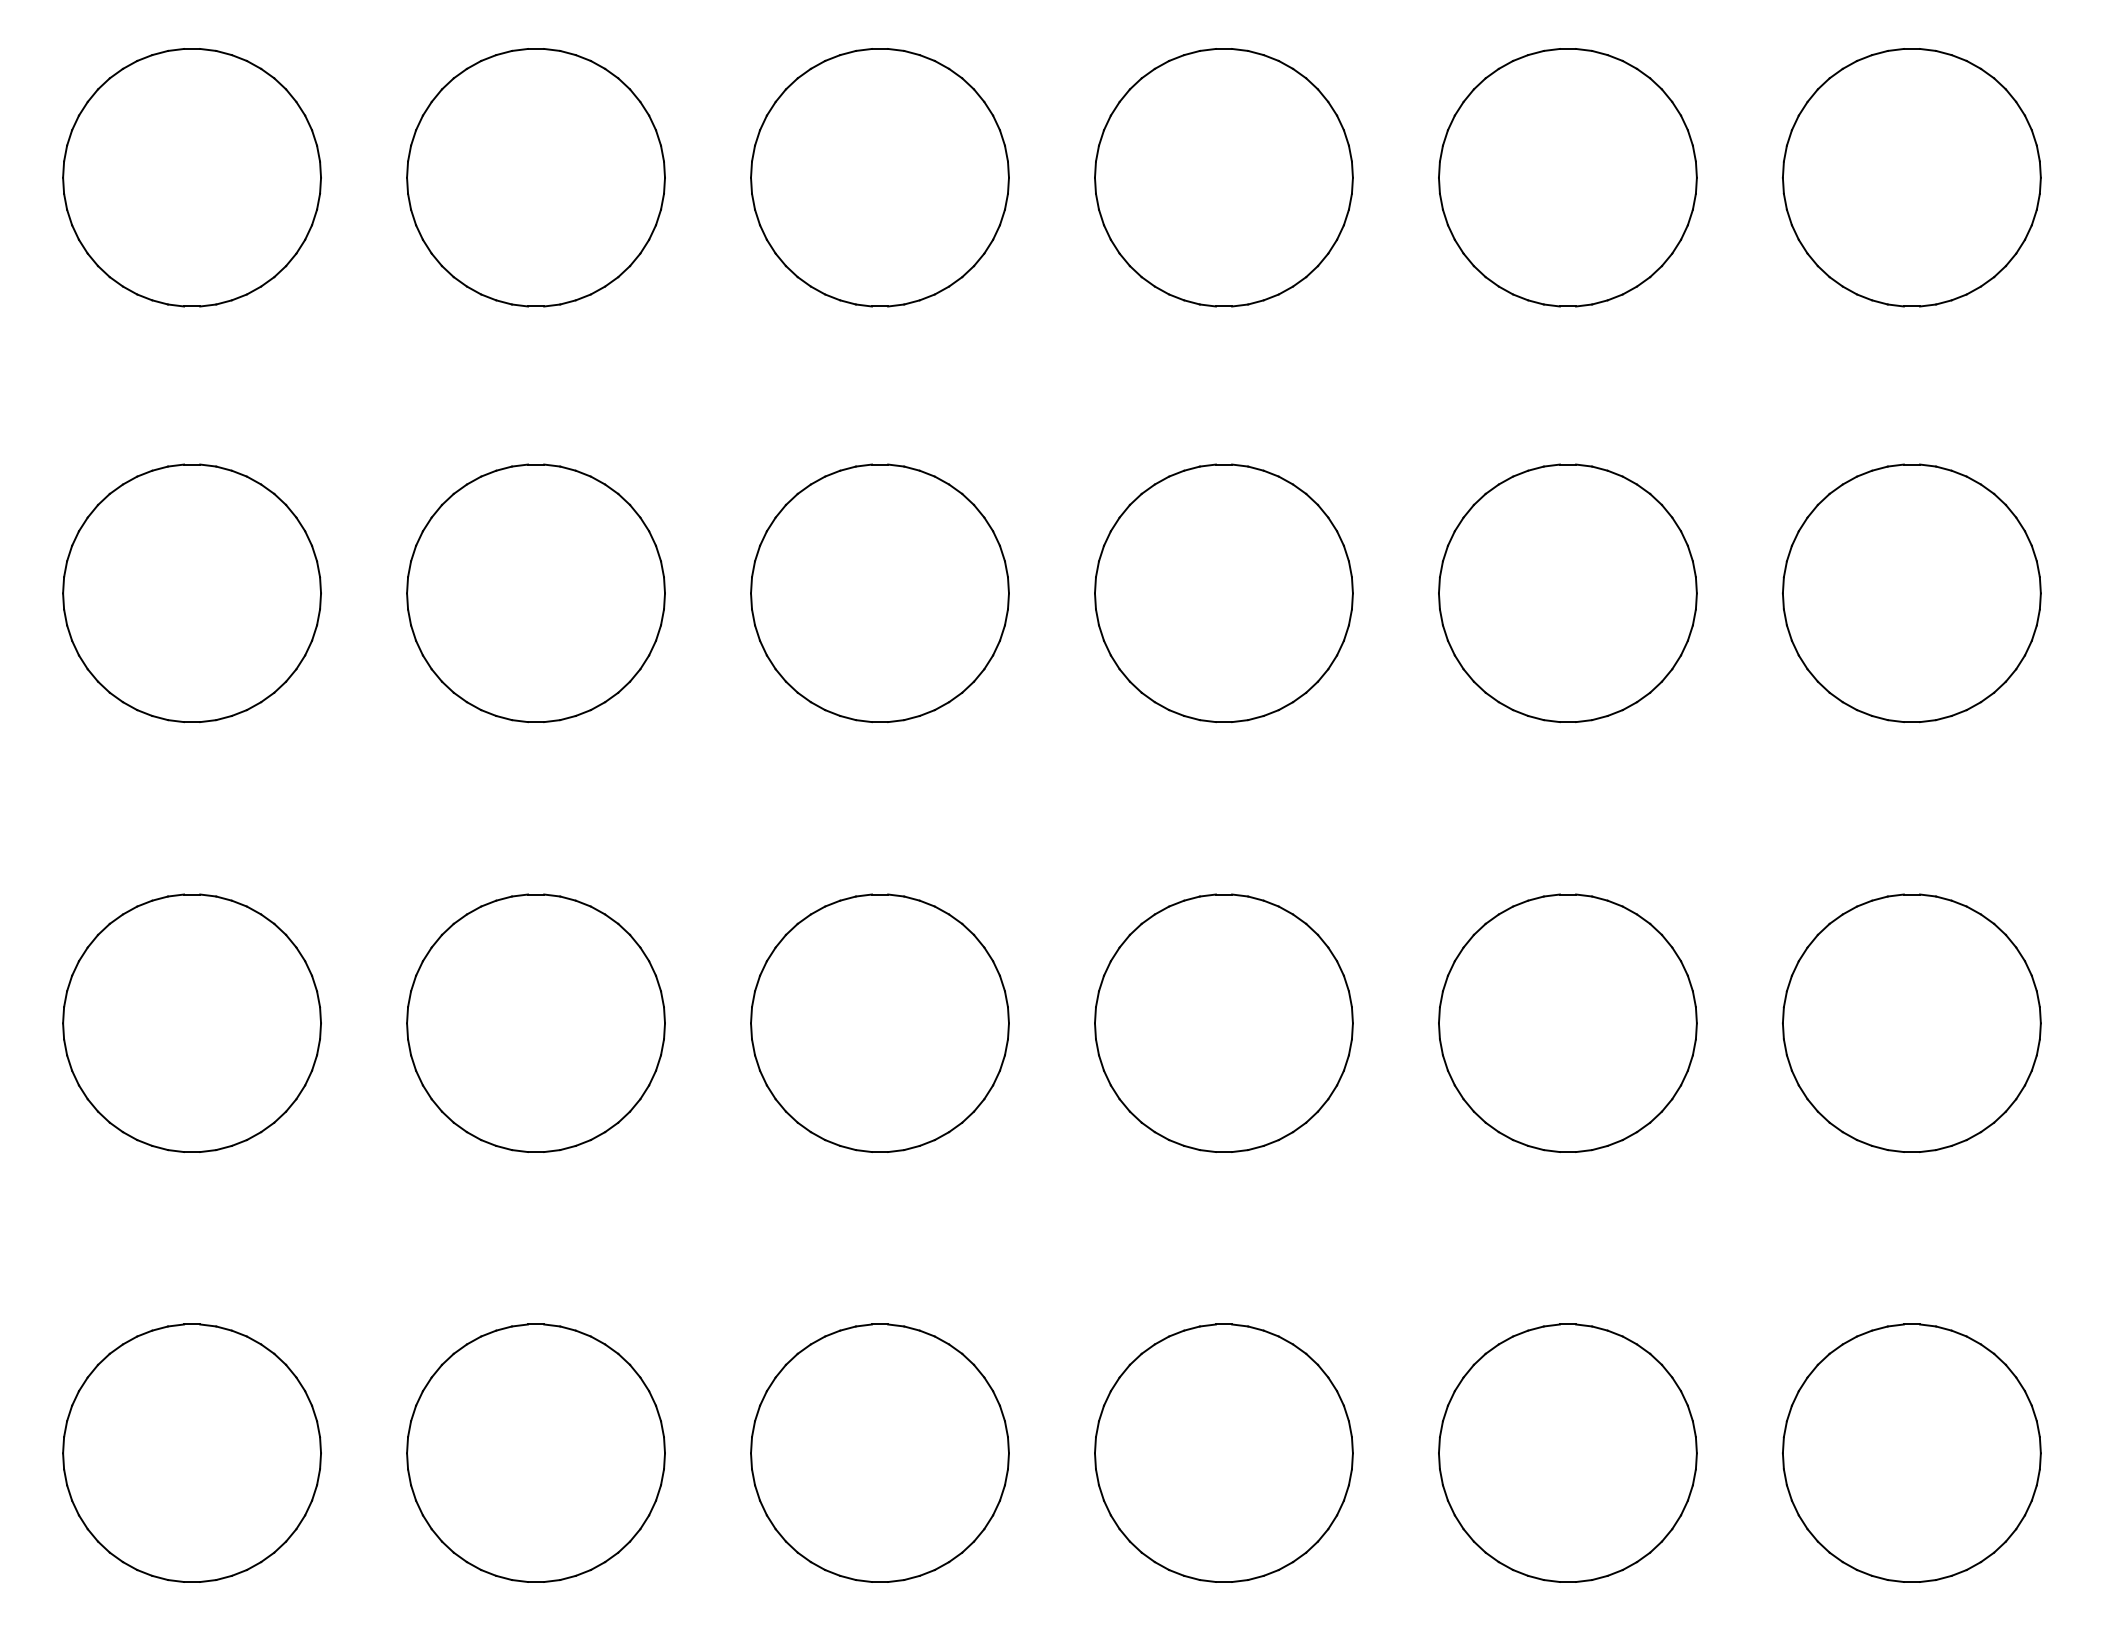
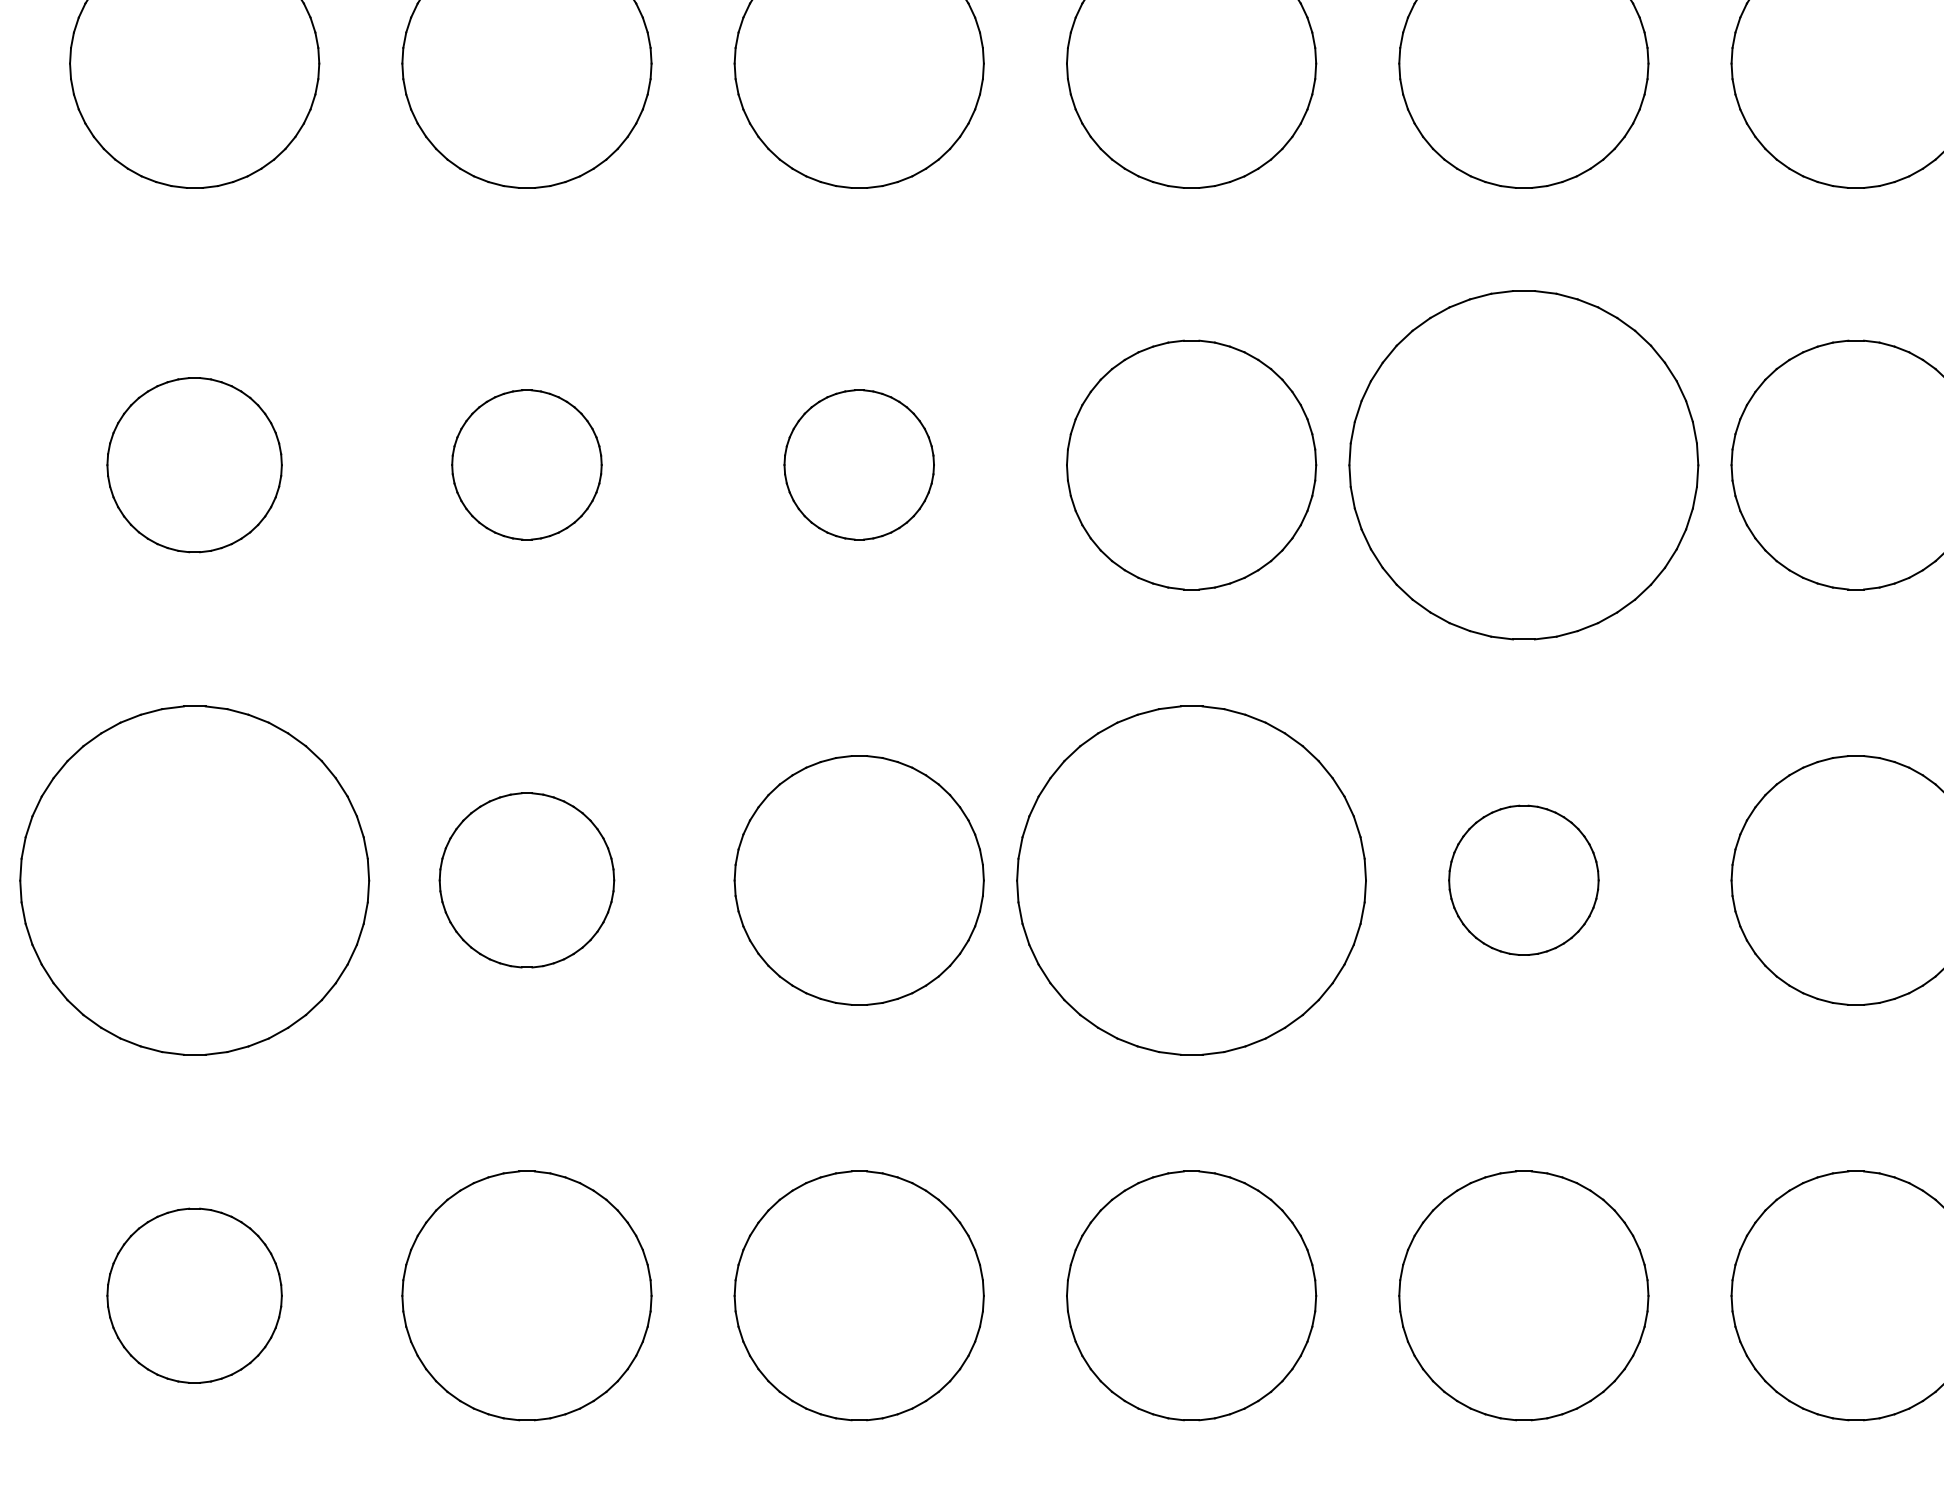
part: (535, 592) -> (526, 464), size x0.6
part: (879, 592) -> (858, 464), size x0.6
part: (1567, 592) -> (1523, 464), size x1.4
part: (191, 593) -> (194, 465), size x0.7
part: (191, 1022) -> (194, 879), size x1.4
part: (535, 1022) -> (526, 879), size x0.7
part: (1223, 1022) -> (1191, 879), size x1.4
part: (1567, 1022) -> (1523, 879), size x0.6
part: (191, 1452) -> (194, 1295), size x0.7

